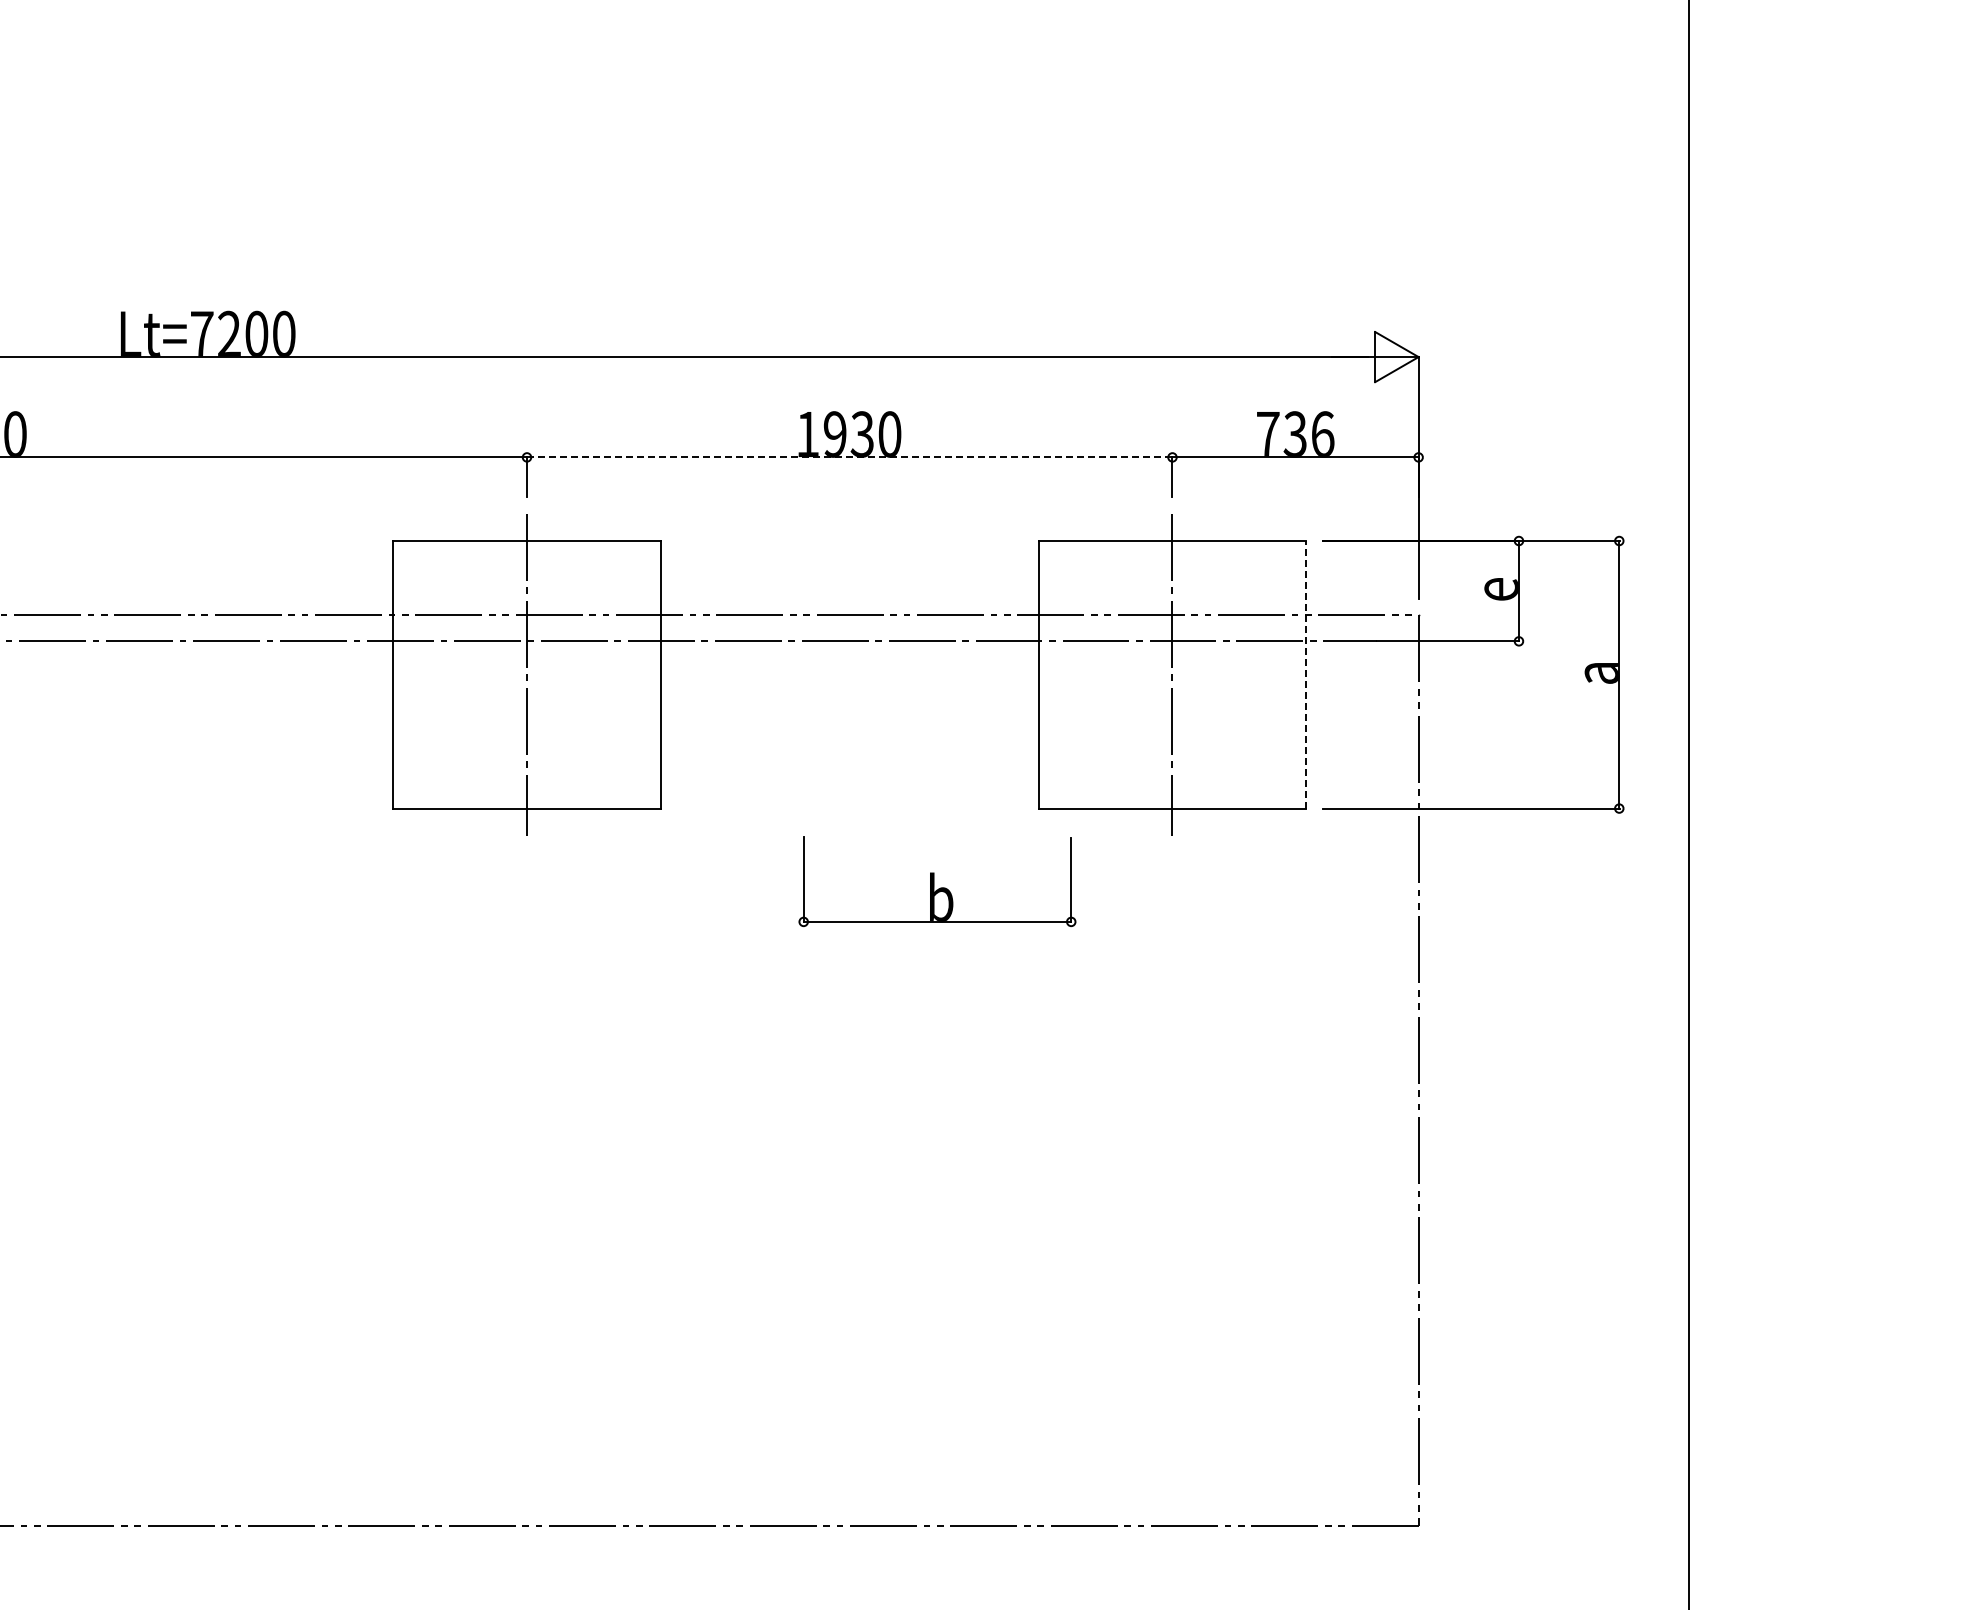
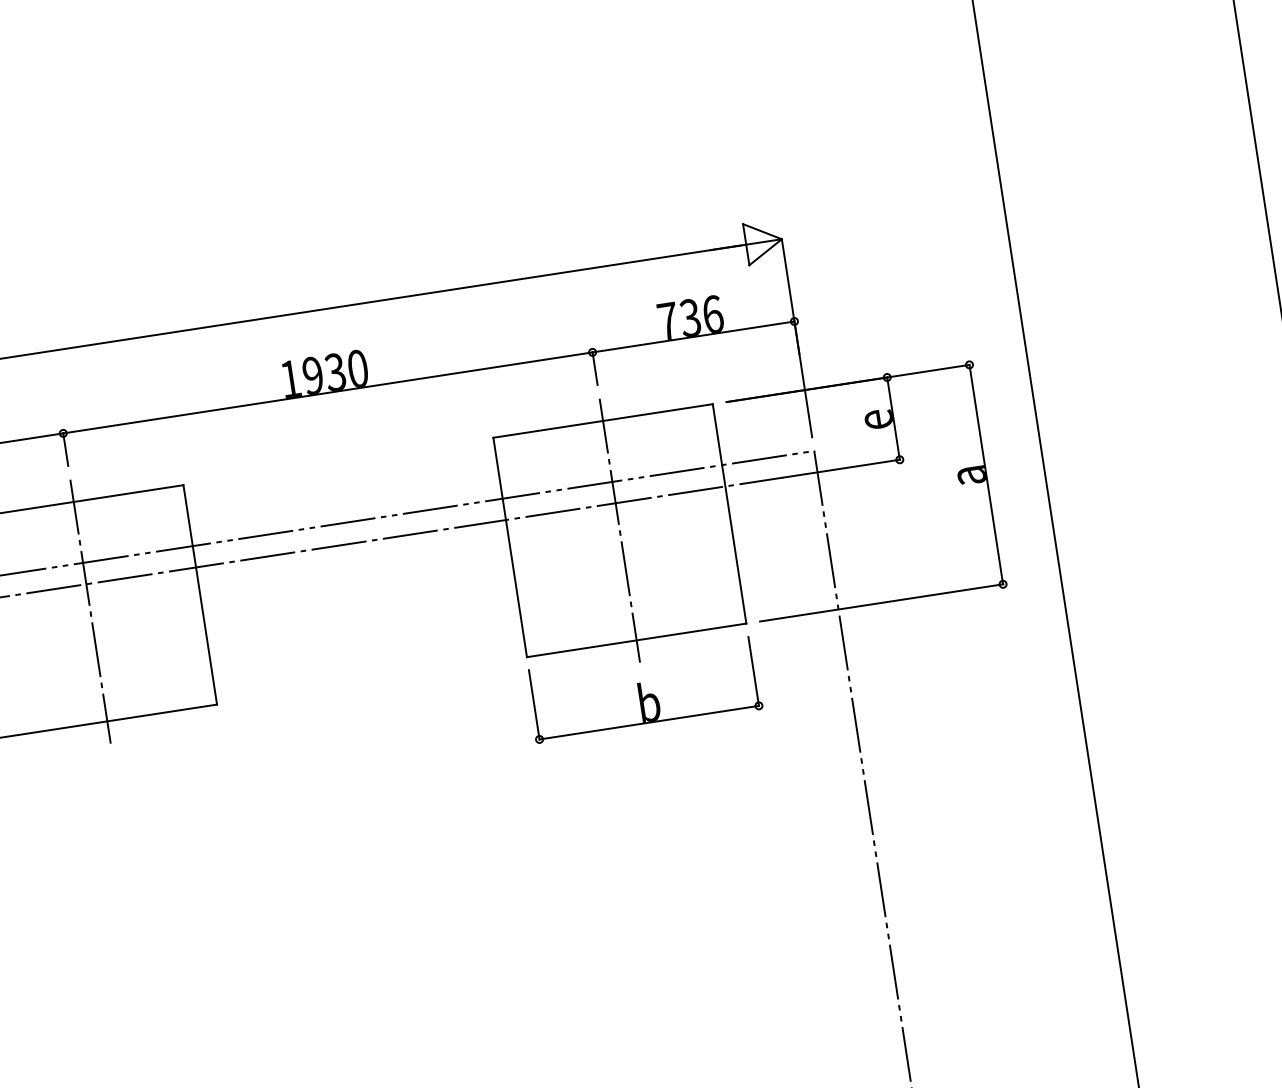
line: (849, 457) -> (327, 393), dashed -> solid
line: (1306, 674) -> (729, 513), dashed -> solid
part: (937, 881) -> (644, 689), moved

